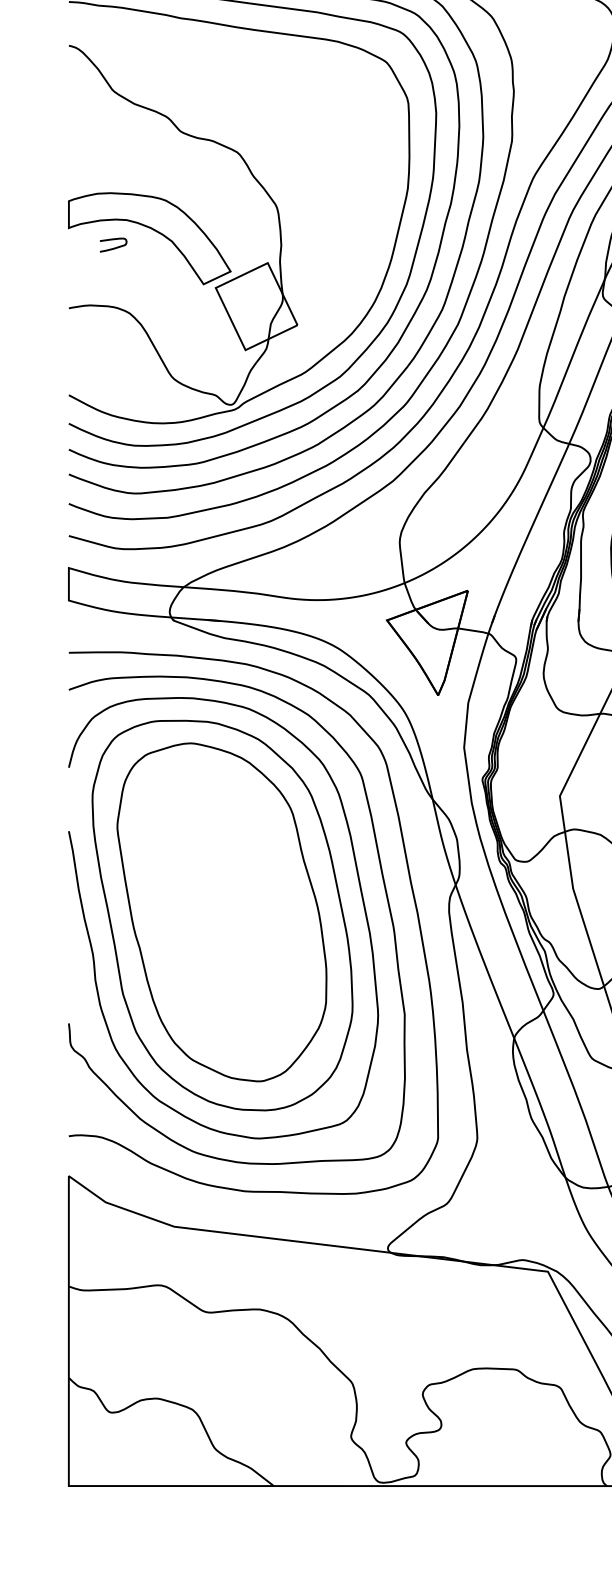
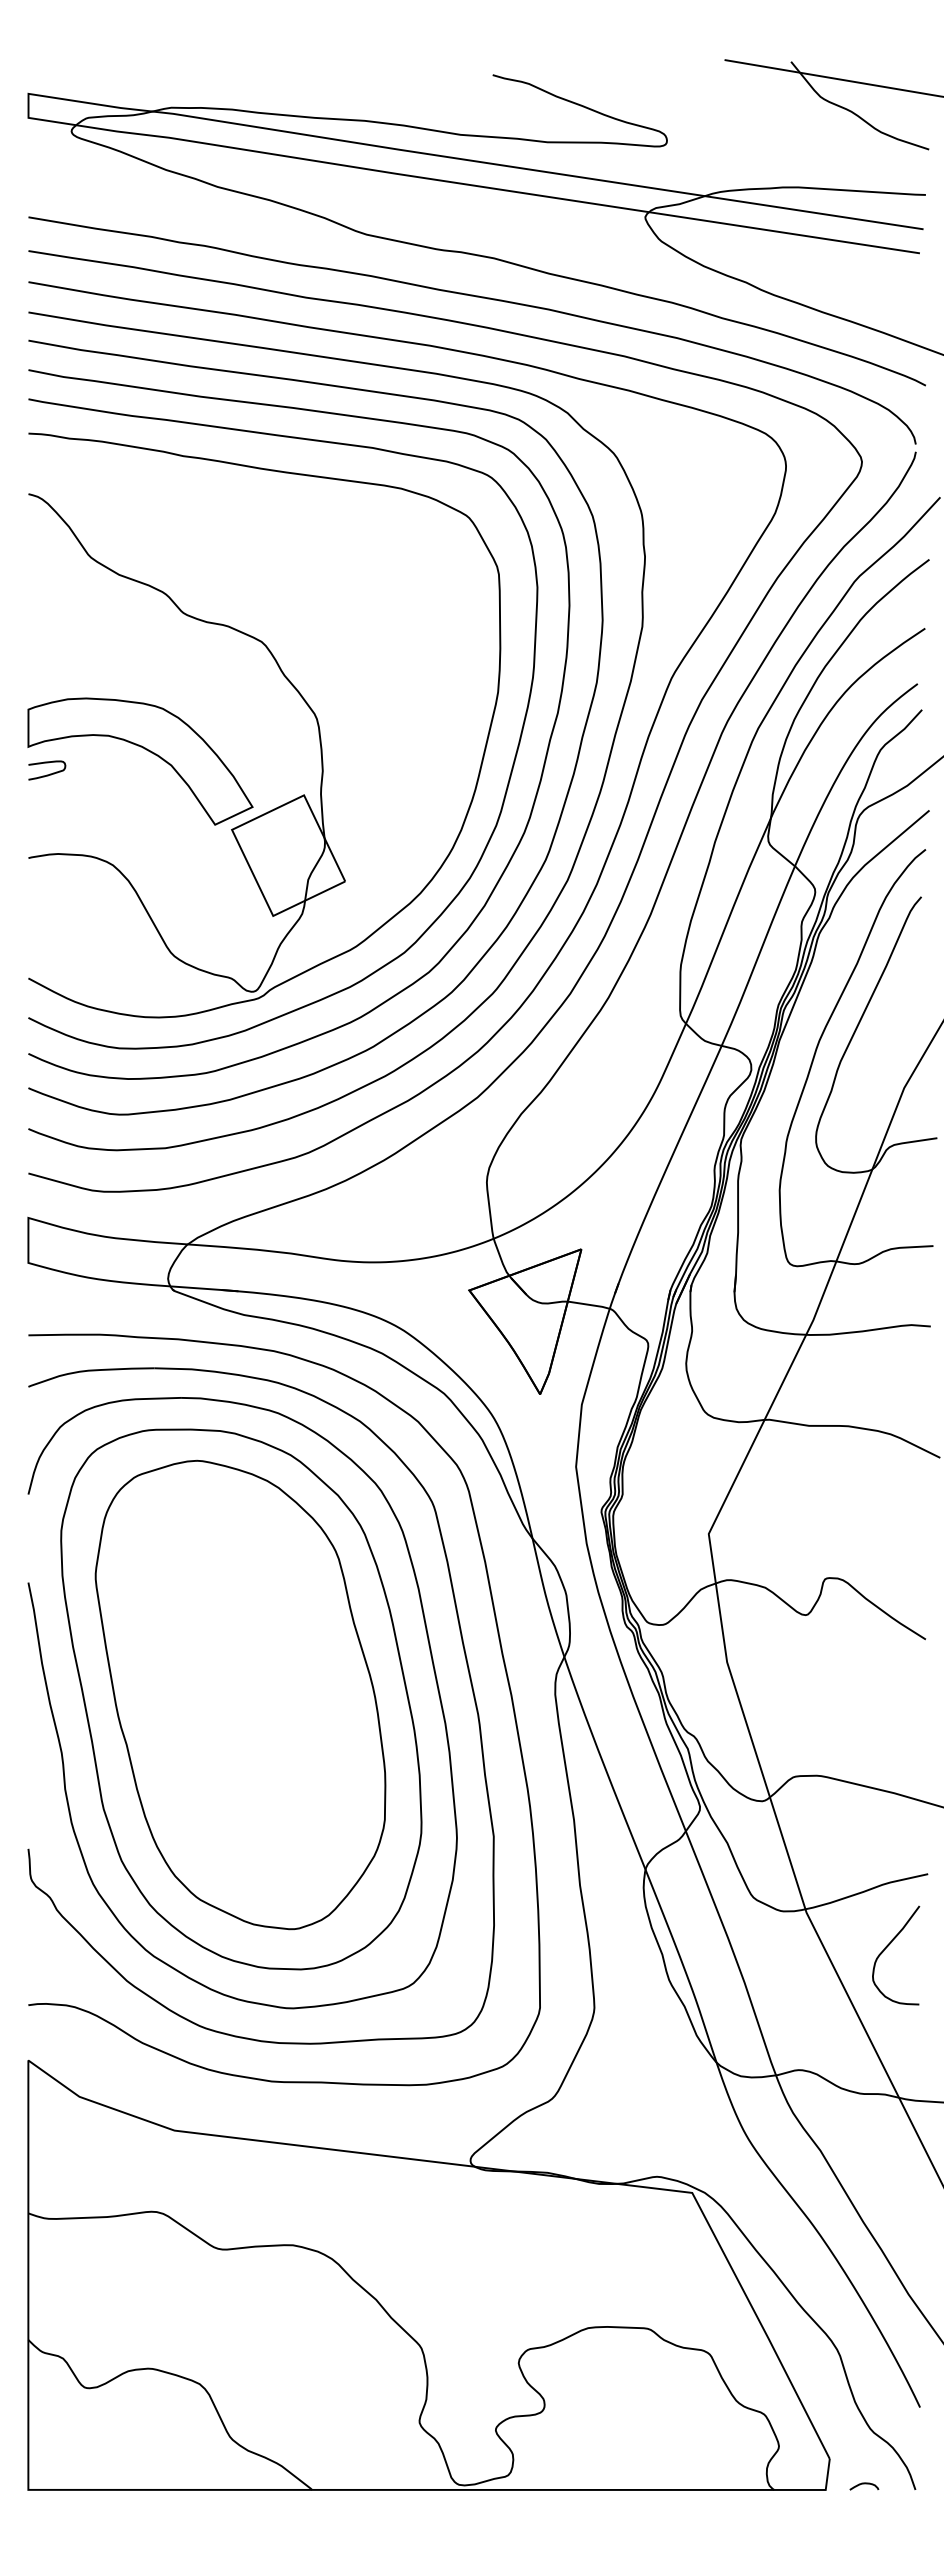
curve: (113, 248) -> (47, 774), moved

